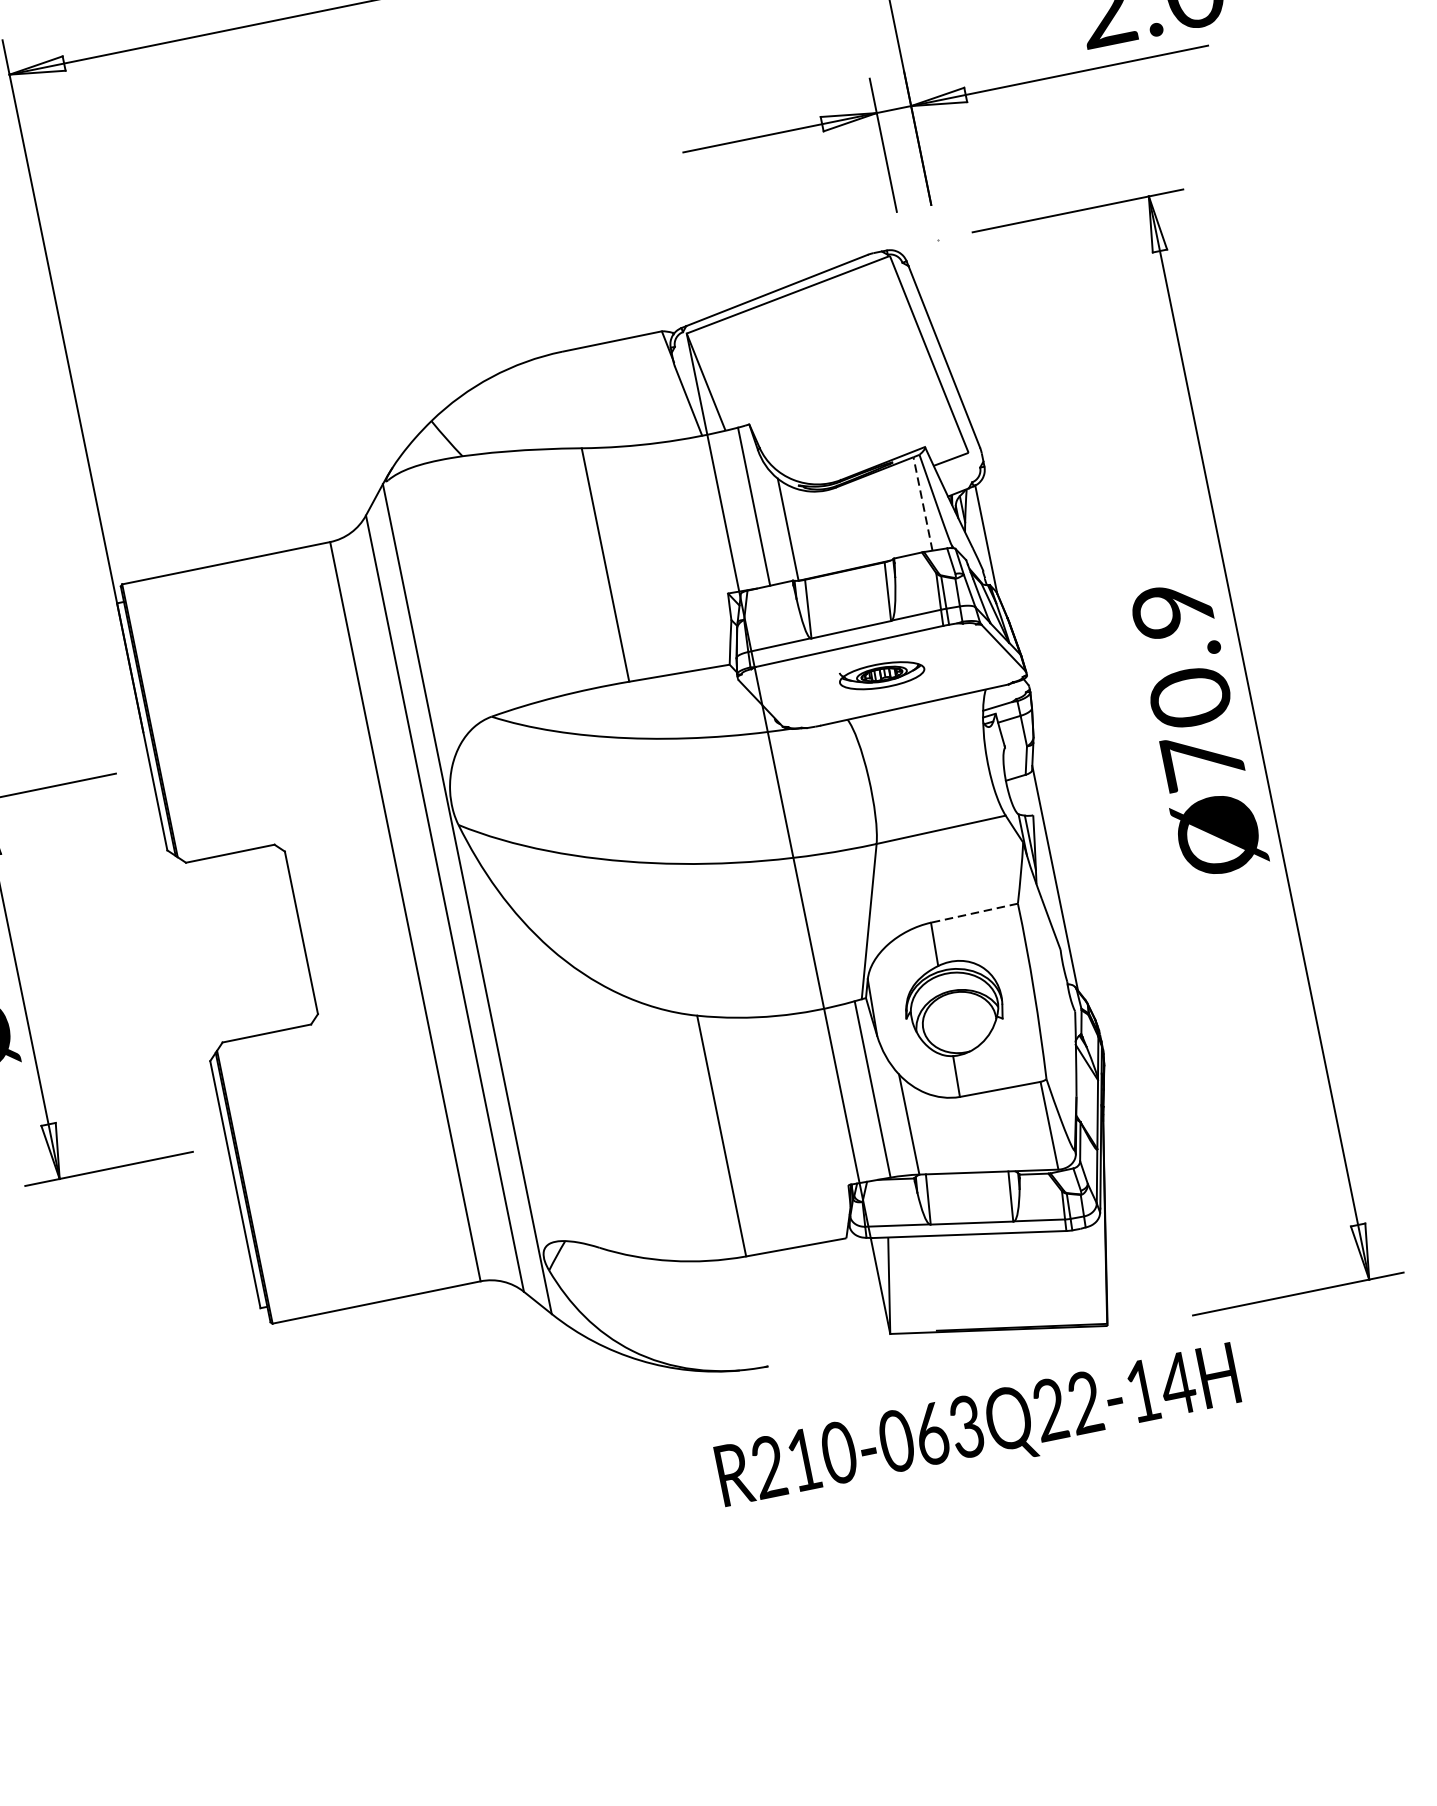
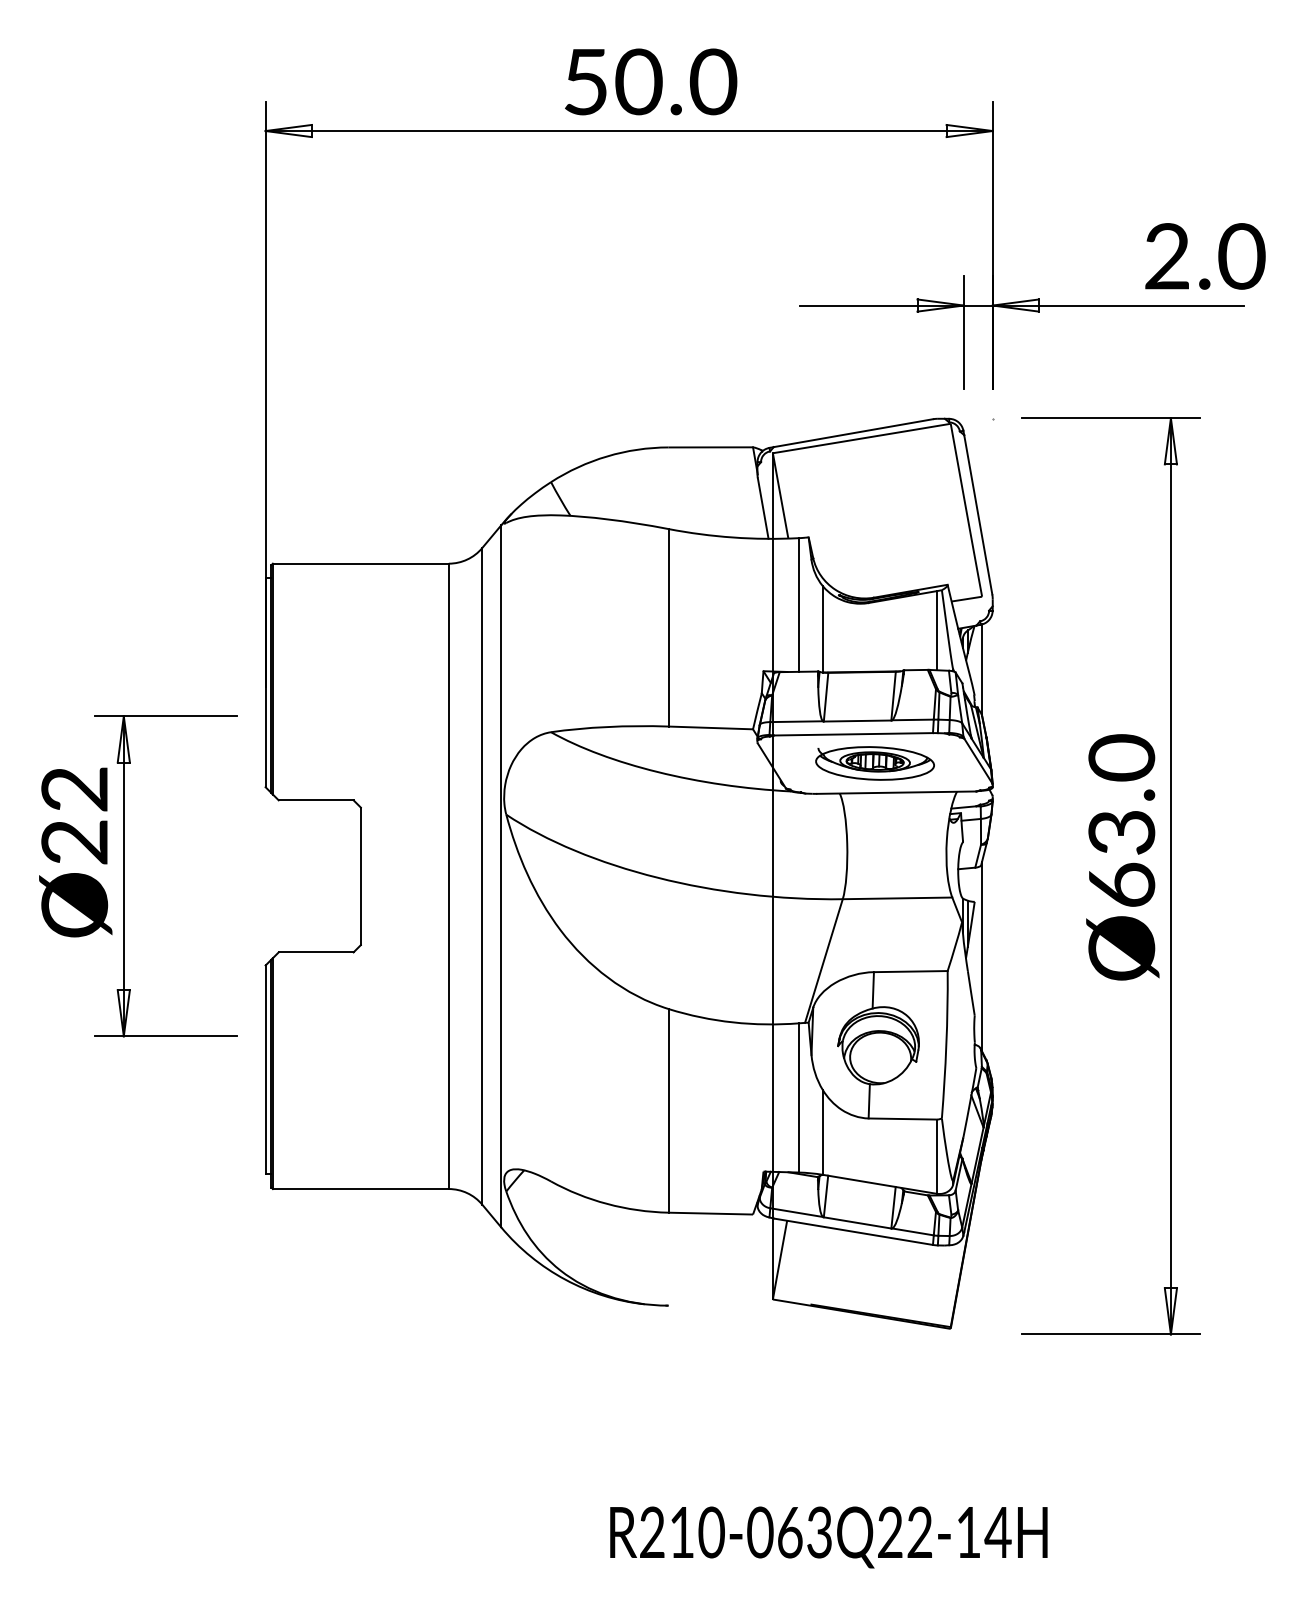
line: (922, 503) -> (936, 630), dashed -> solid
part: (881, 675) -> (874, 763), size x1.67
text: (1187, 683) -> (1121, 820), Ø70.9 -> Ø63.0
line: (974, 913) -> (910, 971), dashed -> solid
text: (978, 1430) -> (828, 1537), moved

